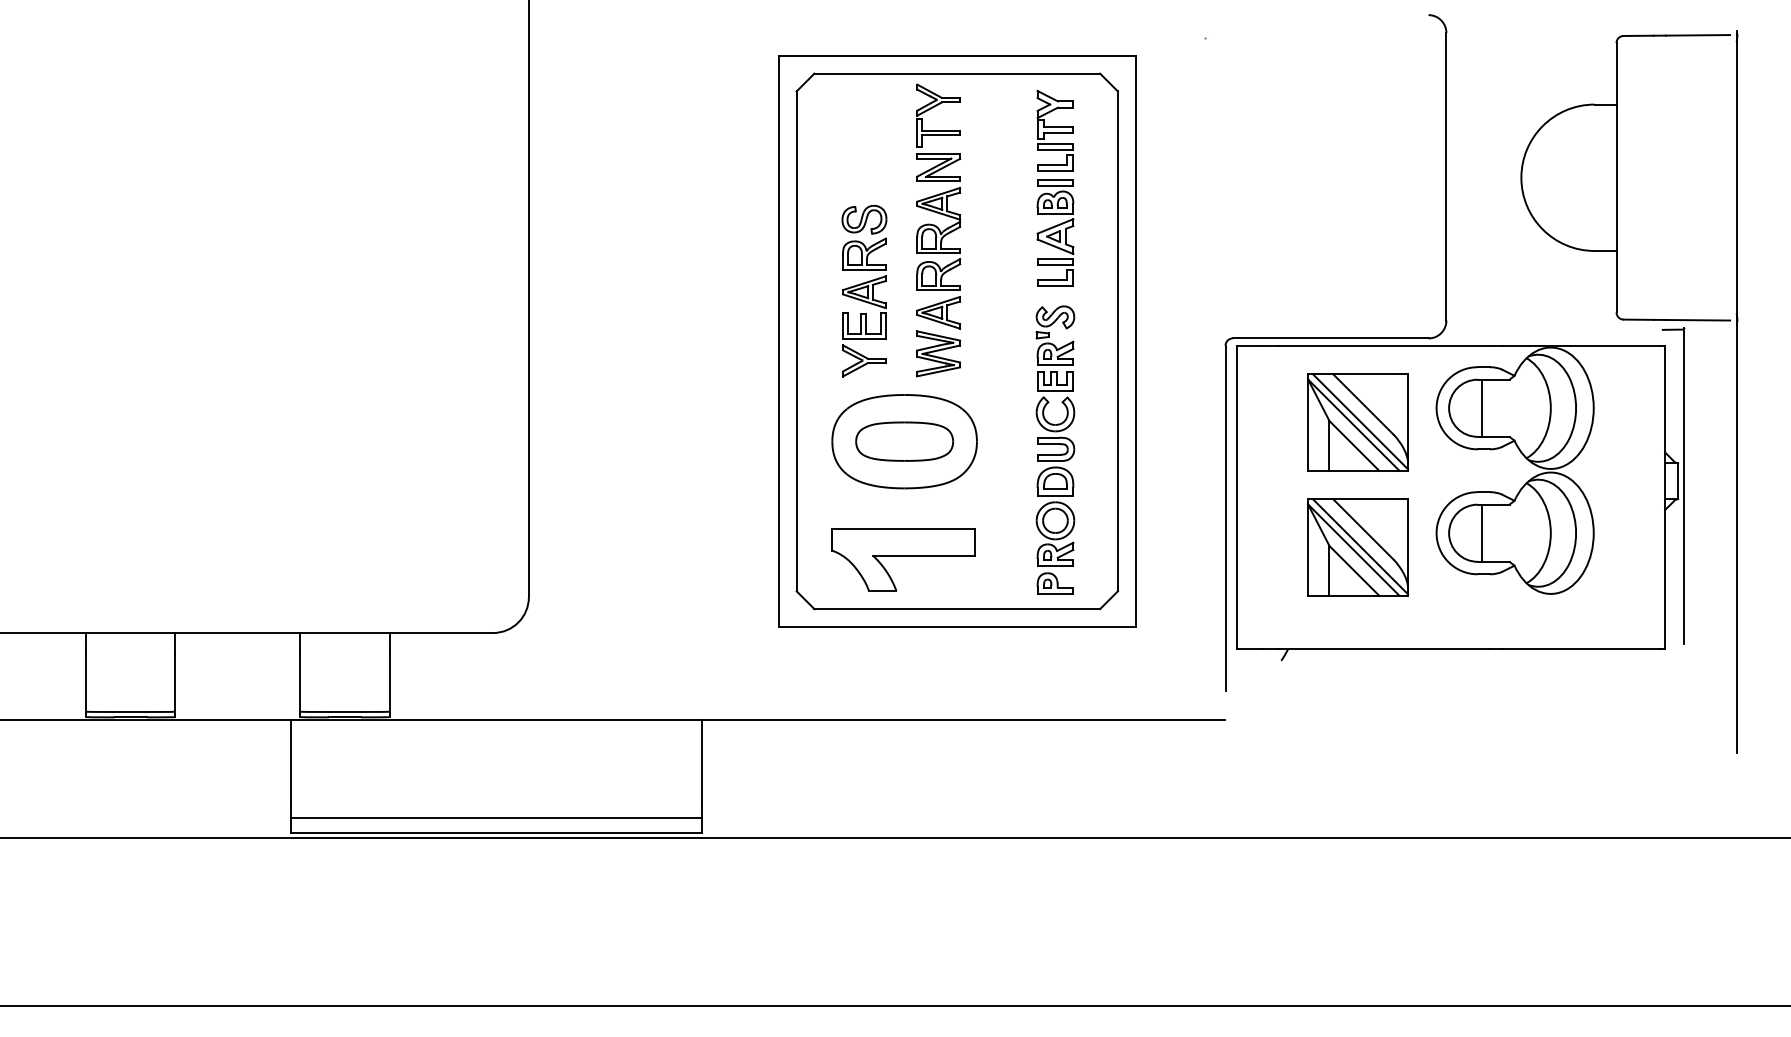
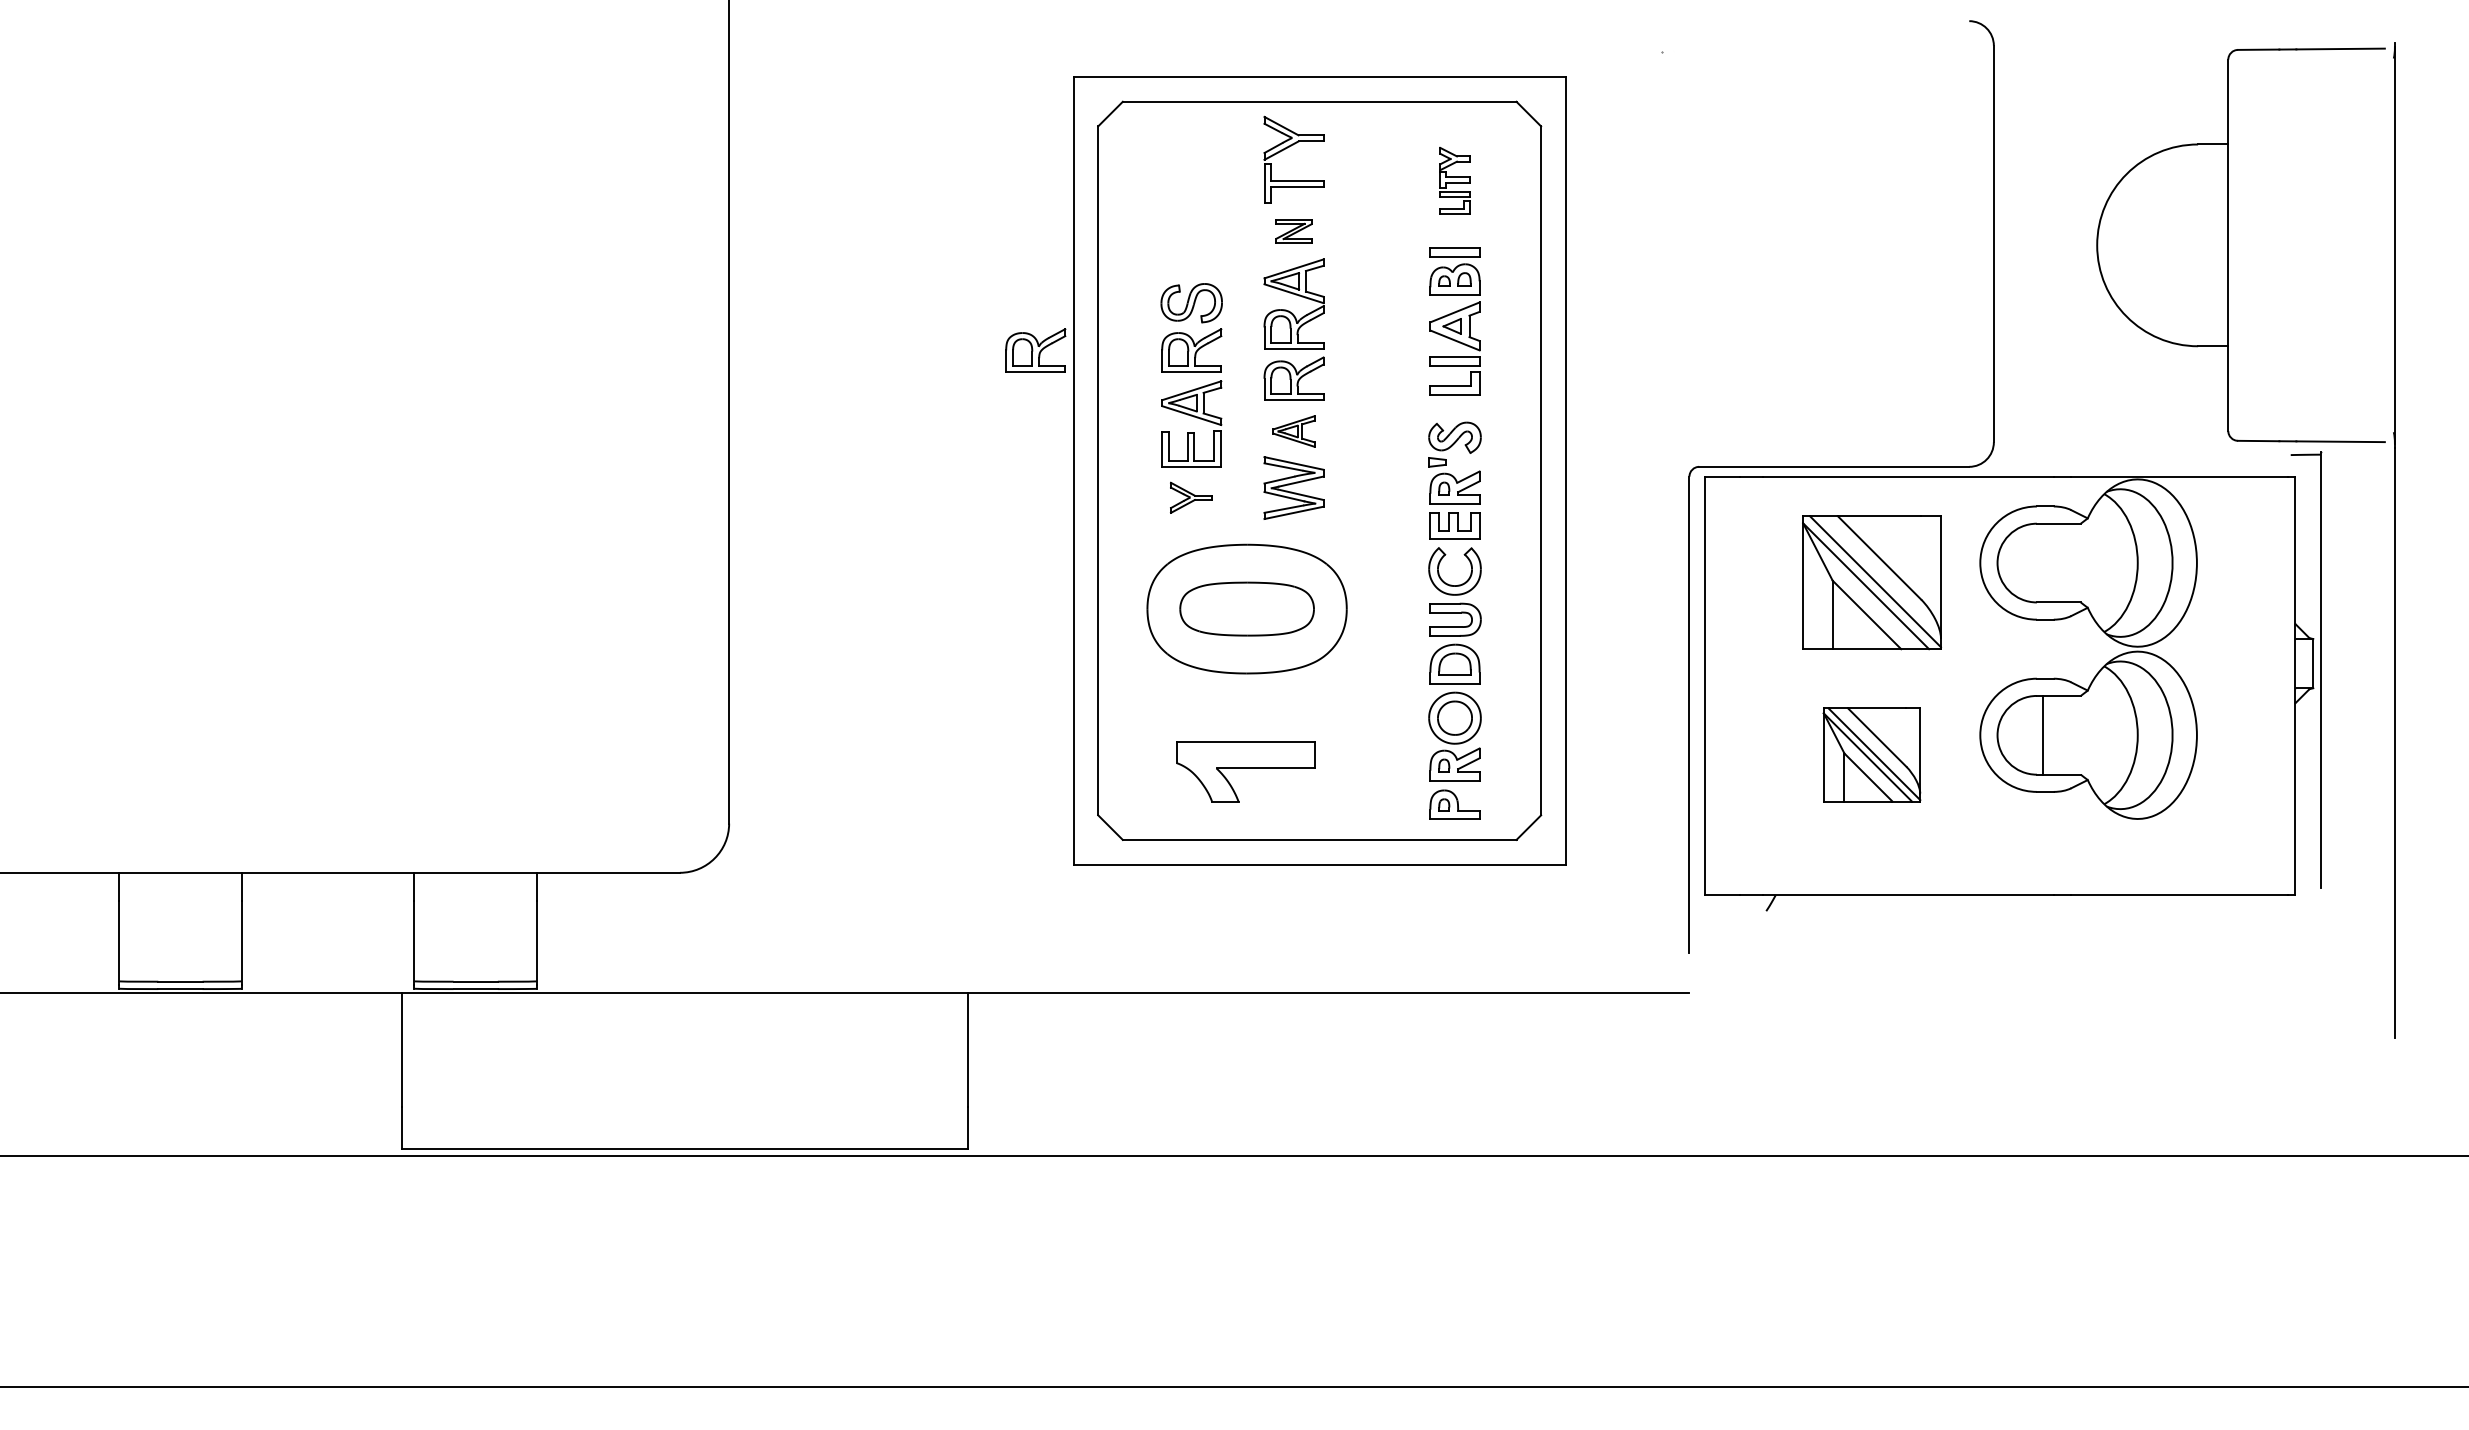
part: (1055, 130) -> (1454, 180), size x0.6
part: (938, 167) -> (1293, 231), size x0.6
part: (751, 254) -> (1035, 350), added
part: (938, 312) -> (1293, 431), size x0.7
part: (864, 360) -> (1191, 497), size x0.7
line: (1482, 407) -> (2043, 562), removed
part: (1357, 547) -> (1871, 754), size x0.7
part: (903, 559) -> (1245, 771), size x0.7
line: (496, 817) -> (684, 1127), removed

